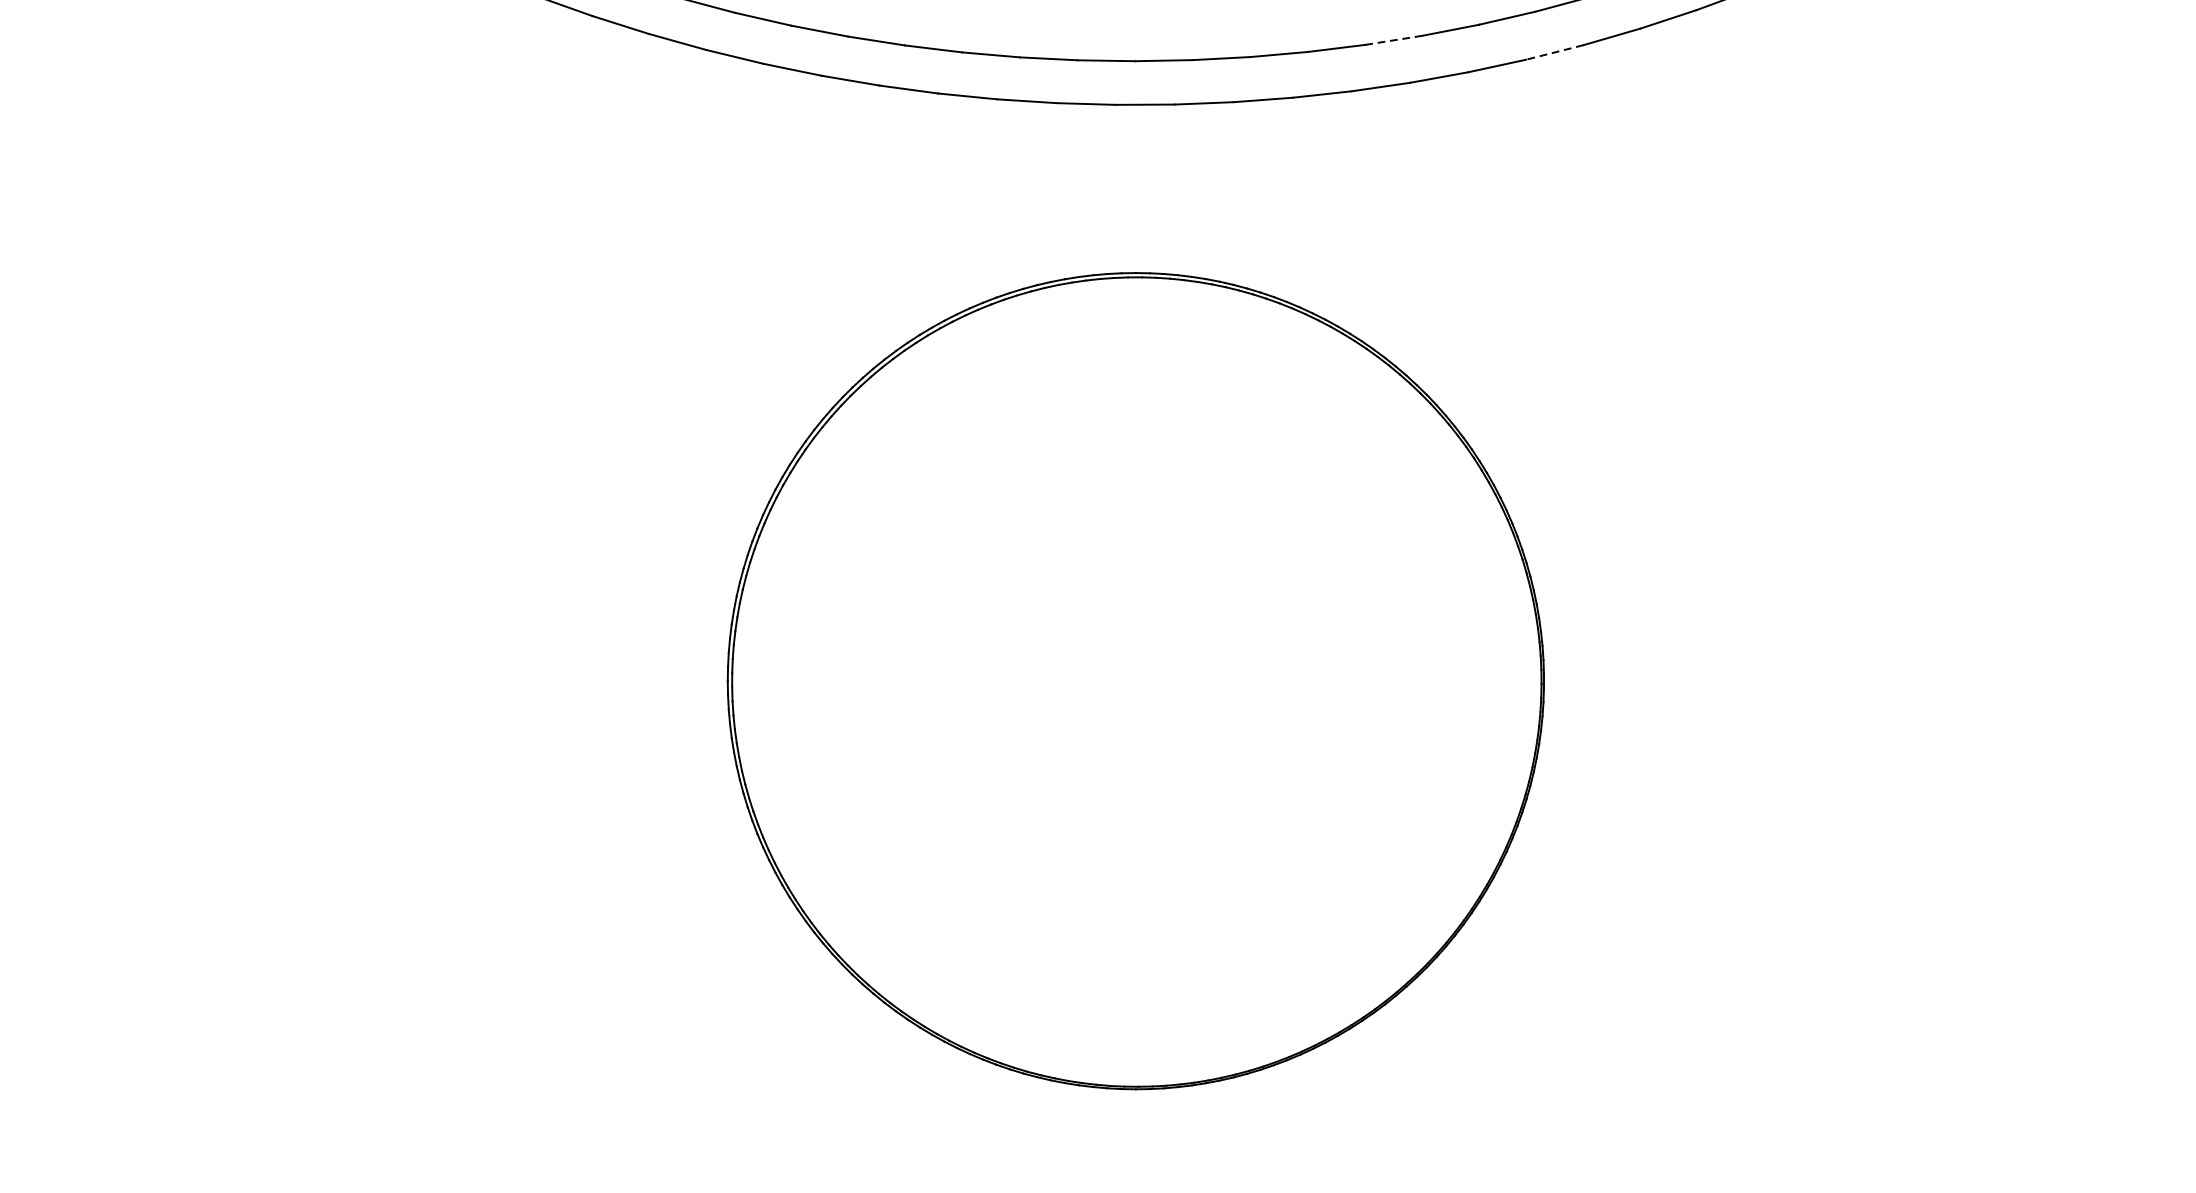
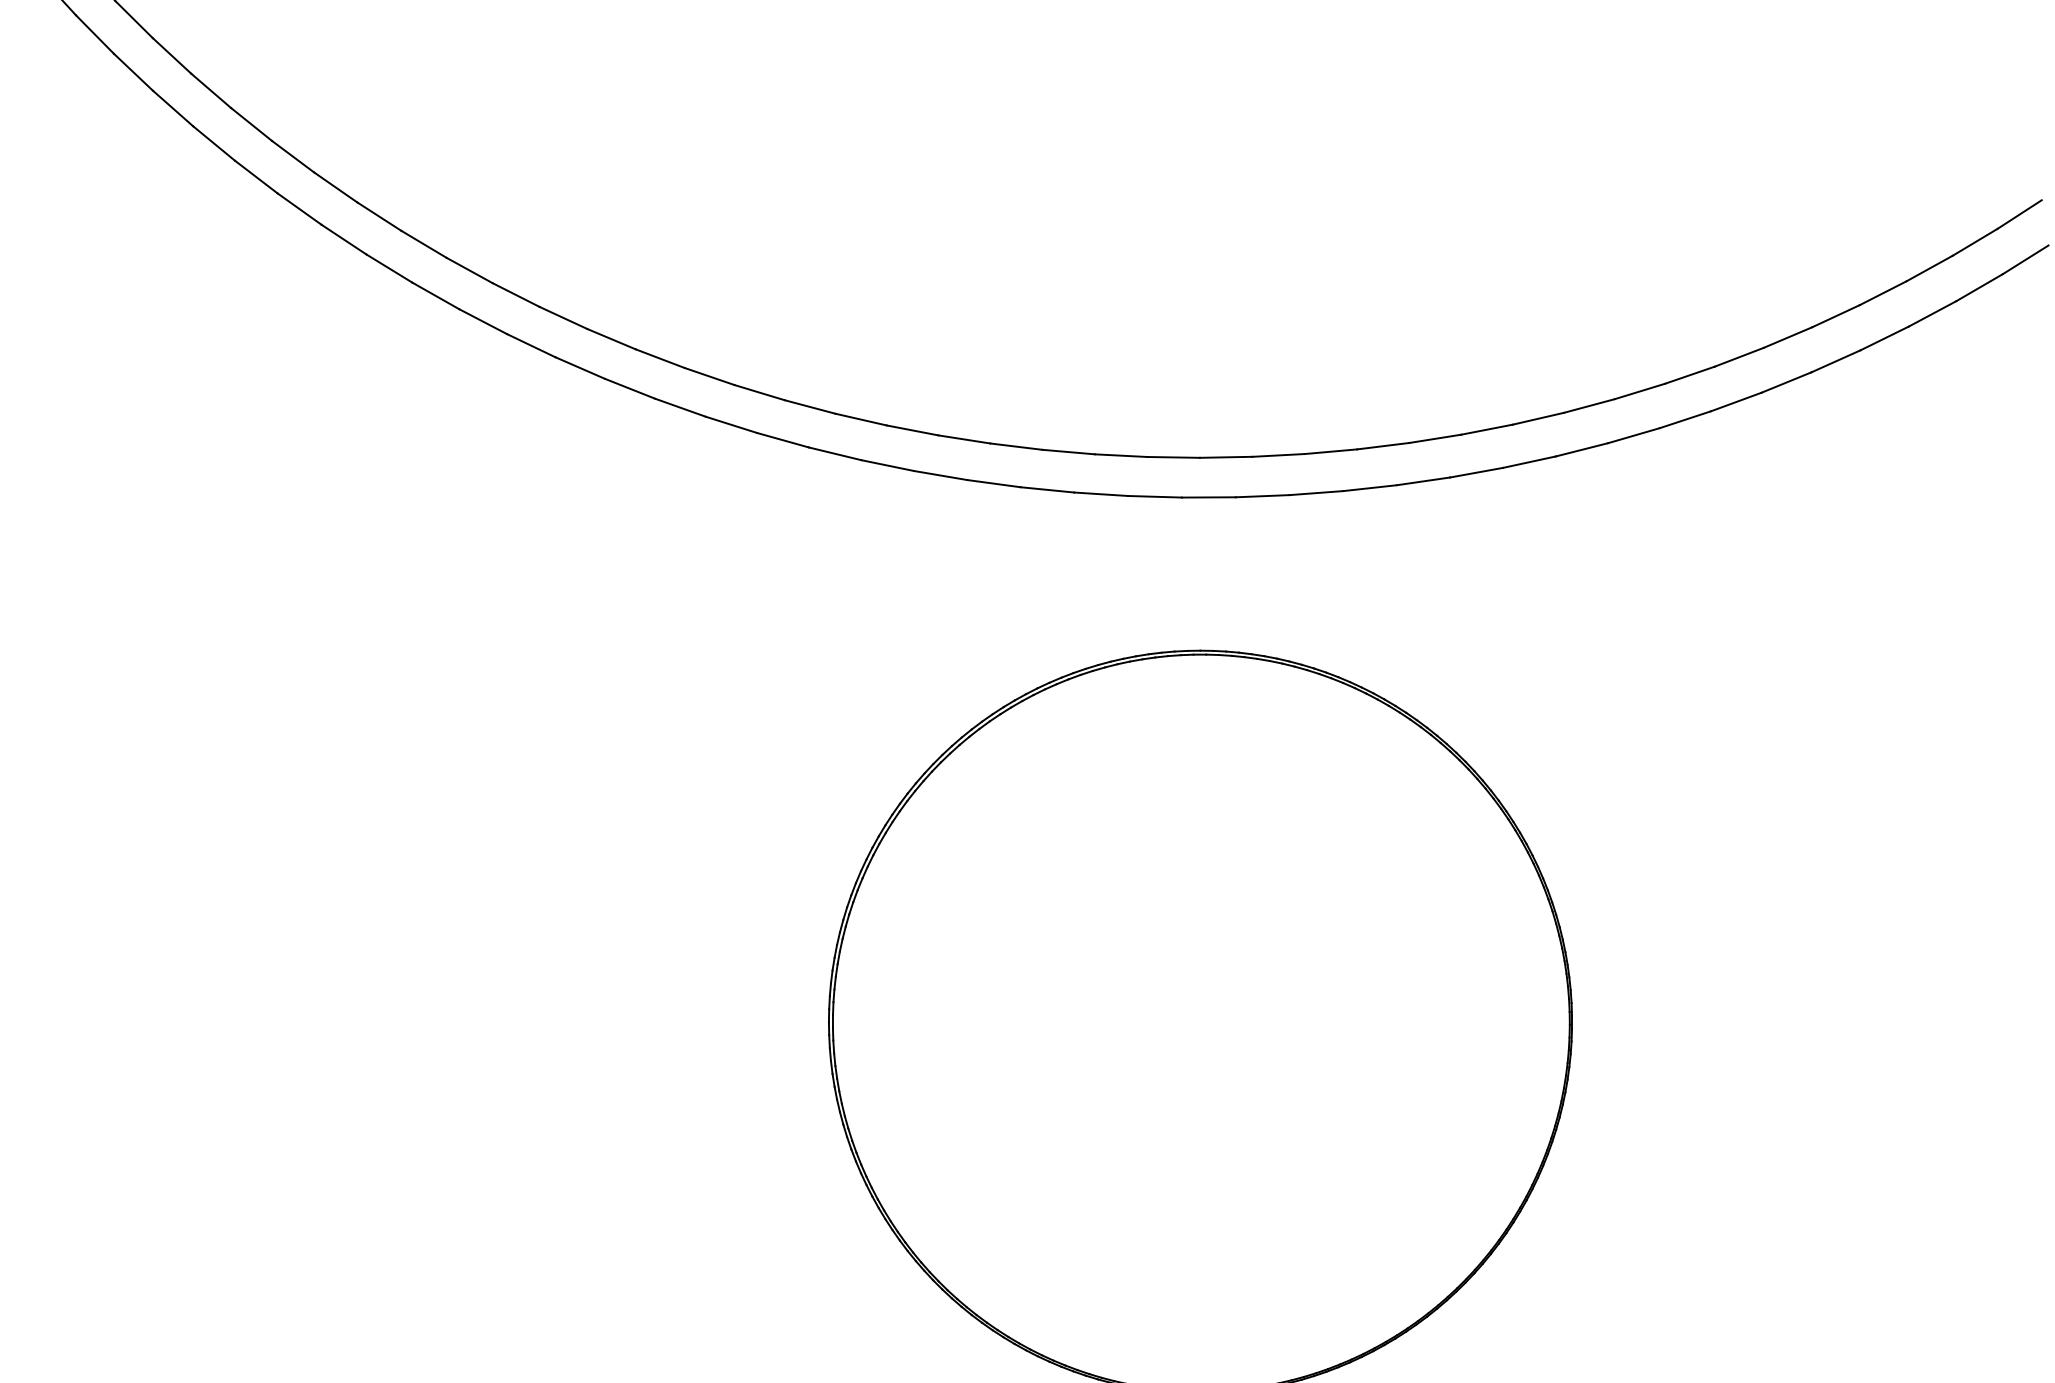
line: (1394, 39) -> (1435, 438), dashed -> solid
line: (1554, 52) -> (1581, 449), dashed -> solid

